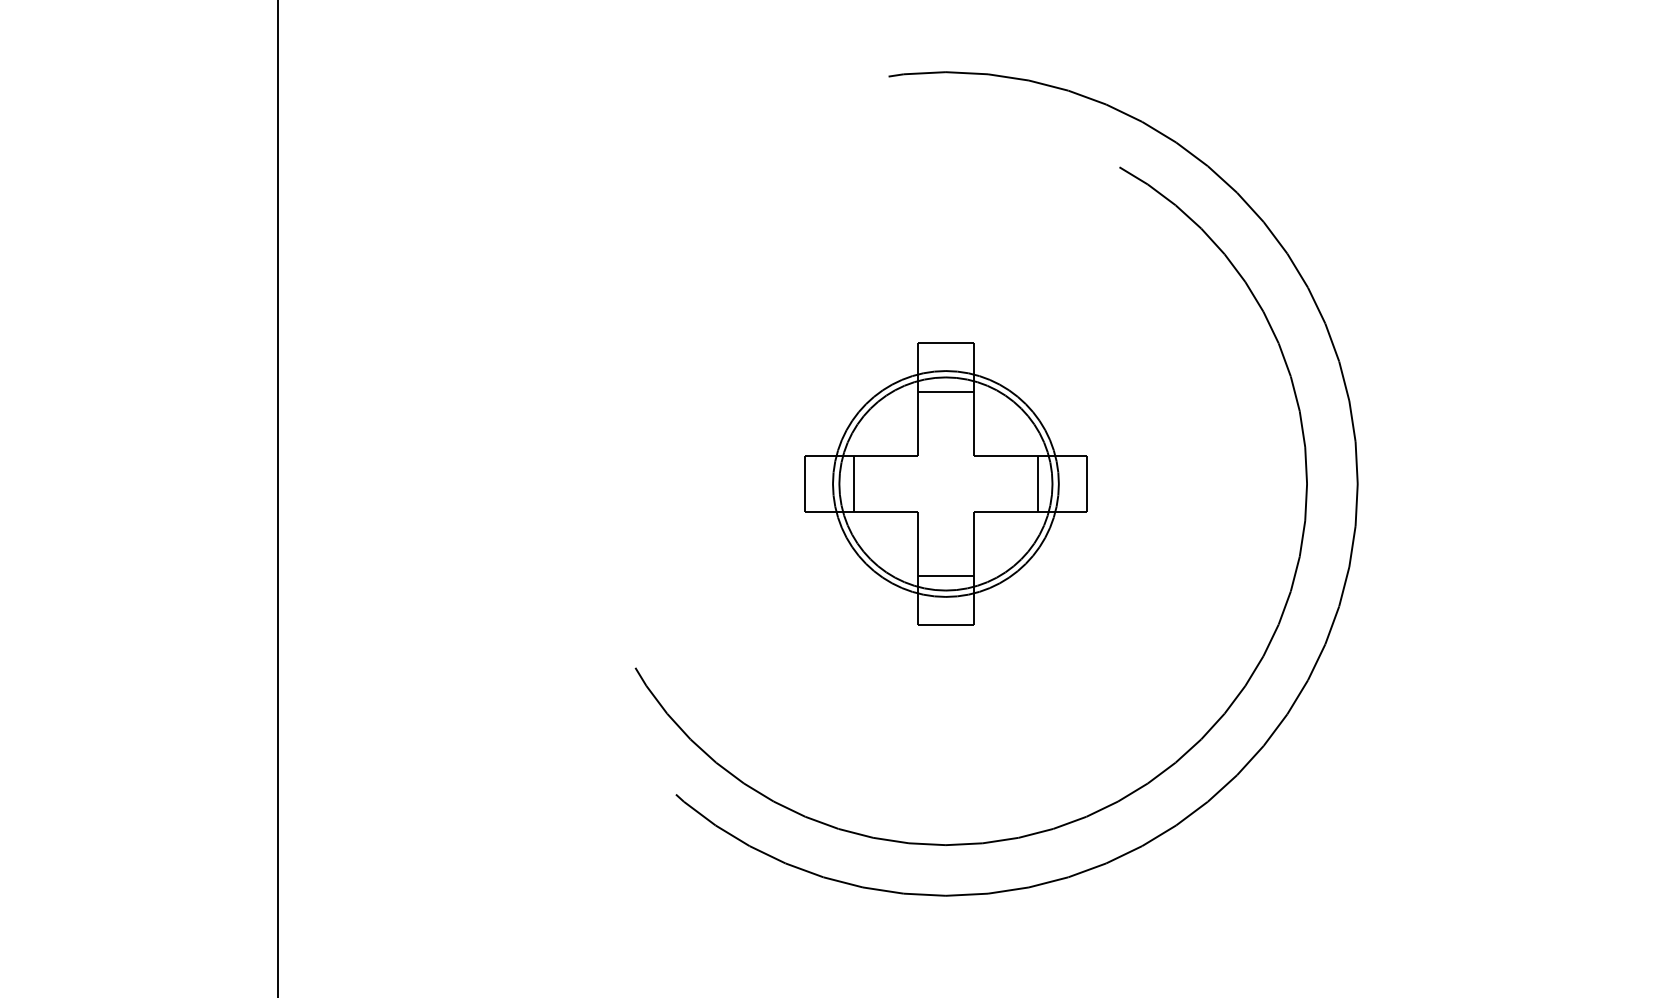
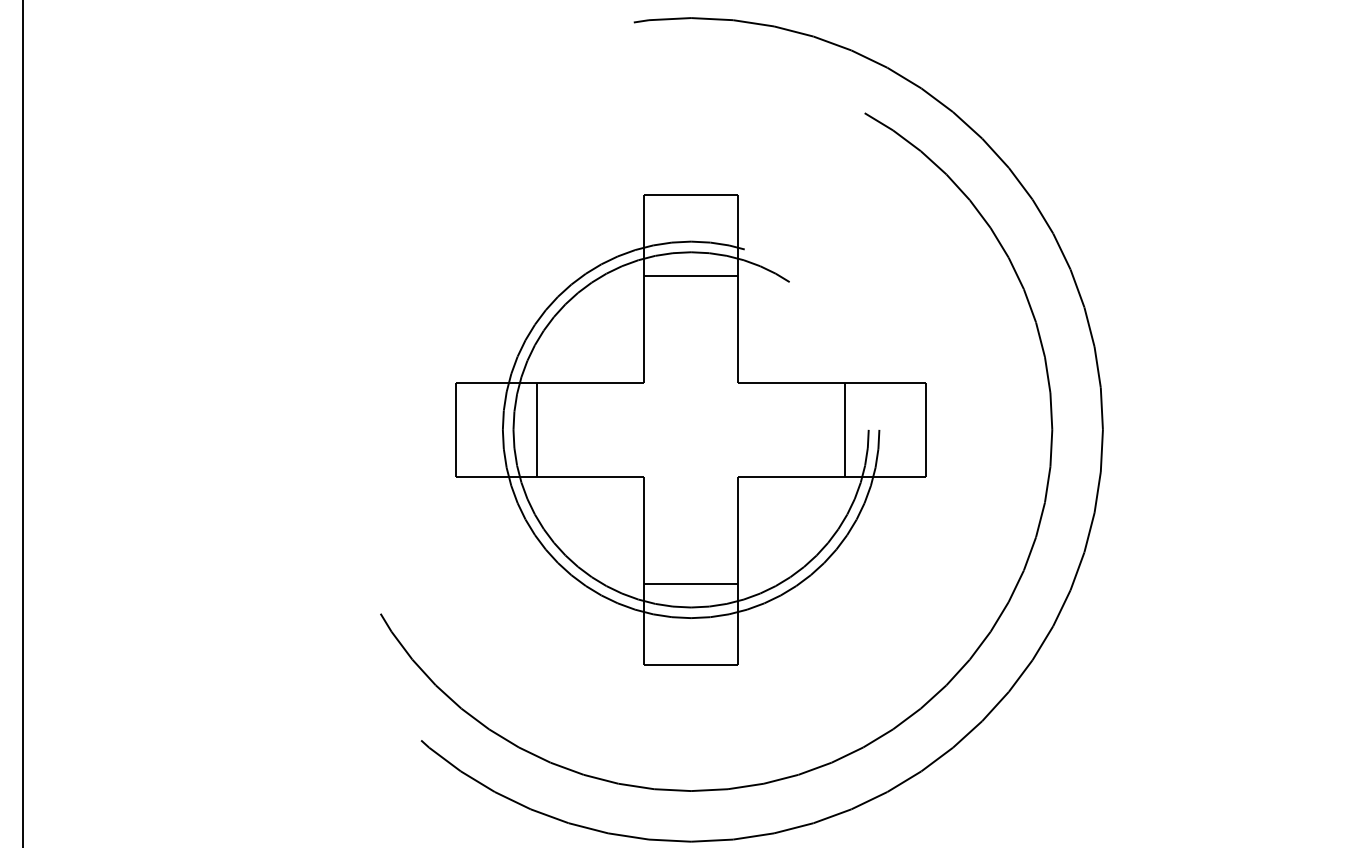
part: (945, 483) -> (690, 429), size x1.67

